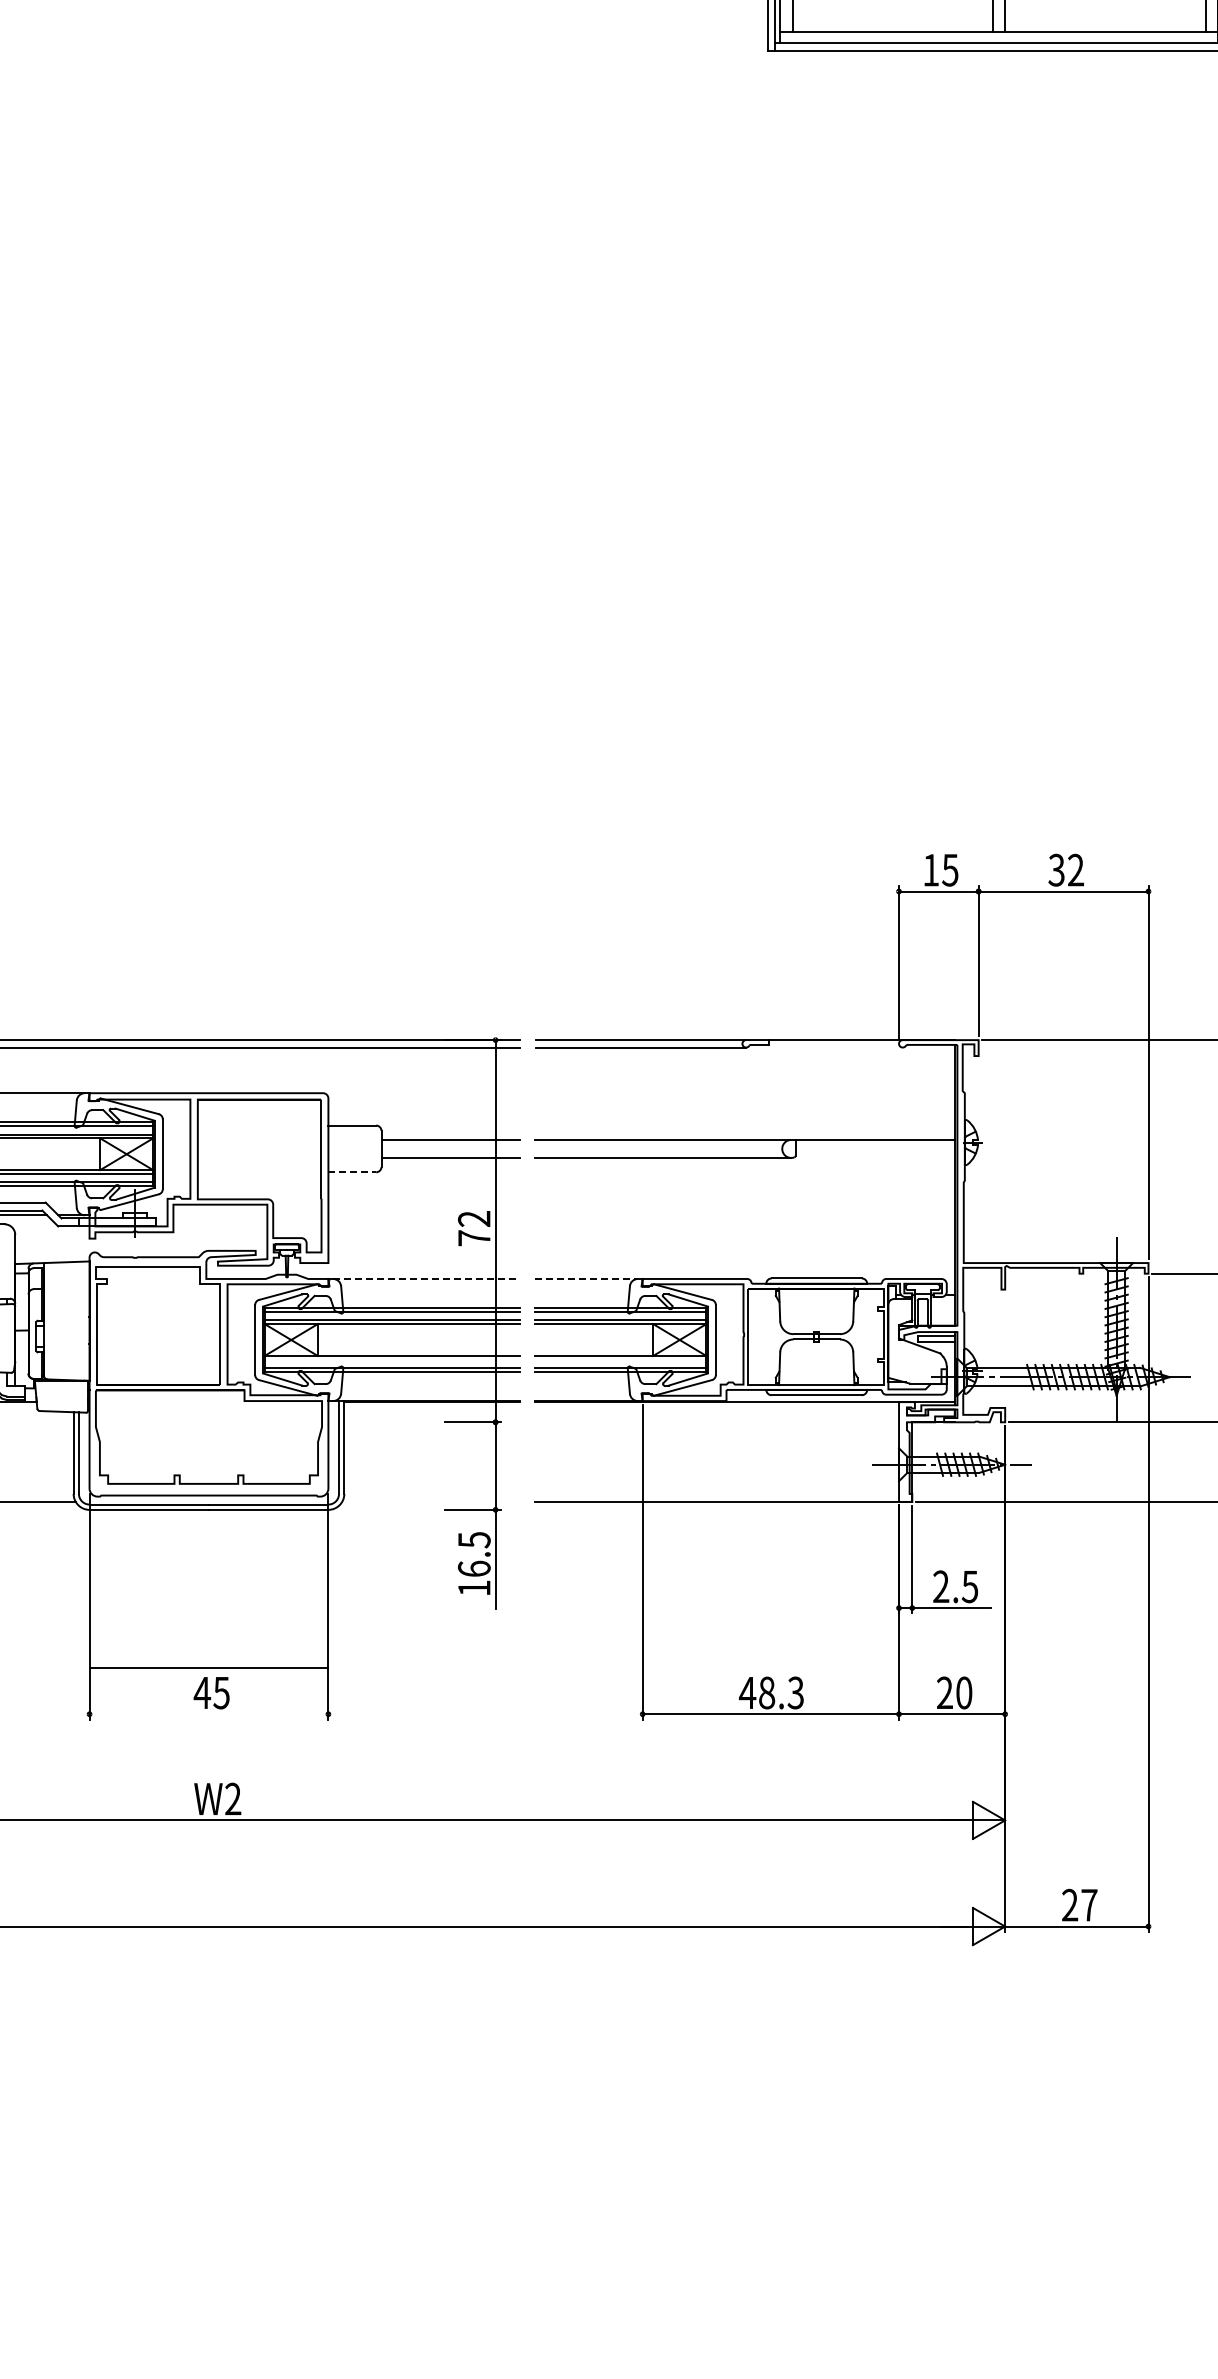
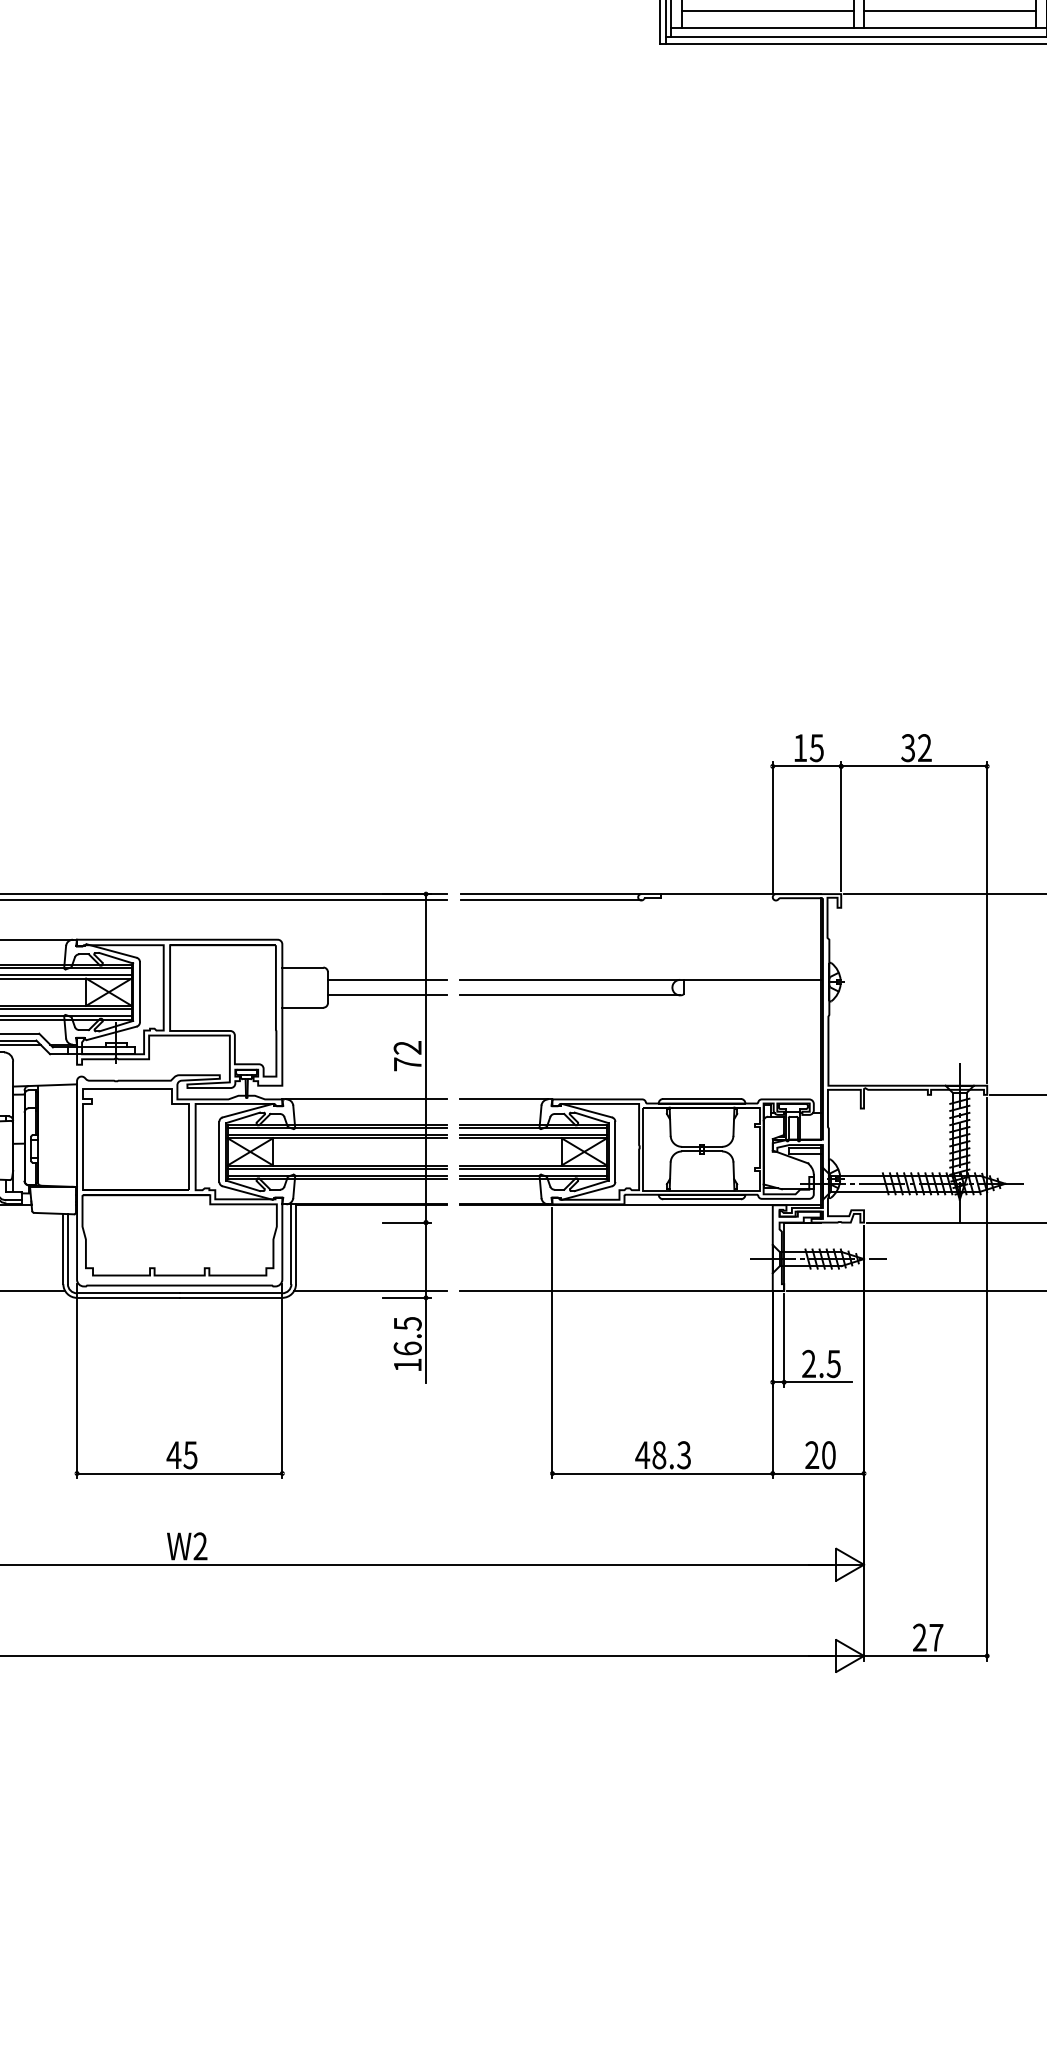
line: (893, 12) -> (768, 10), added
line: (1105, 12) -> (950, 10), added
line: (352, 1172) -> (303, 1007), dashed -> solid
line: (426, 1278) -> (366, 1098), dashed -> solid
line: (587, 1278) -> (505, 1098), dashed -> solid
line: (391, 1359) -> (336, 1168), added
line: (620, 1359) -> (533, 1168), added
line: (430, 1501) -> (370, 1290), added
line: (208, 1668) -> (179, 1473), moved

